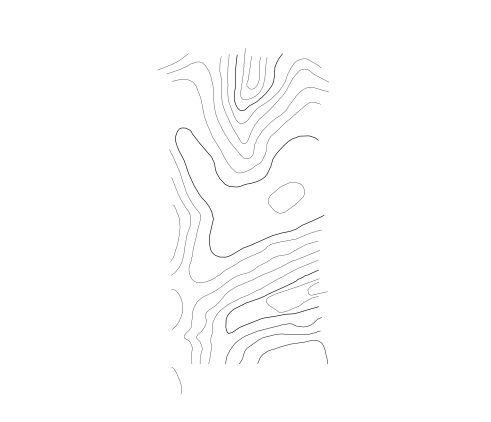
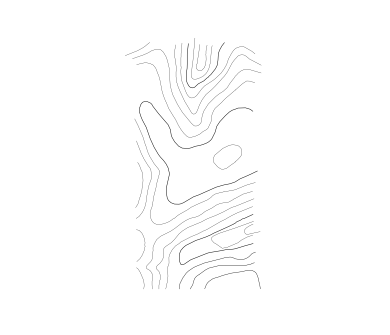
curve: (178, 378) -> (141, 276), moved

